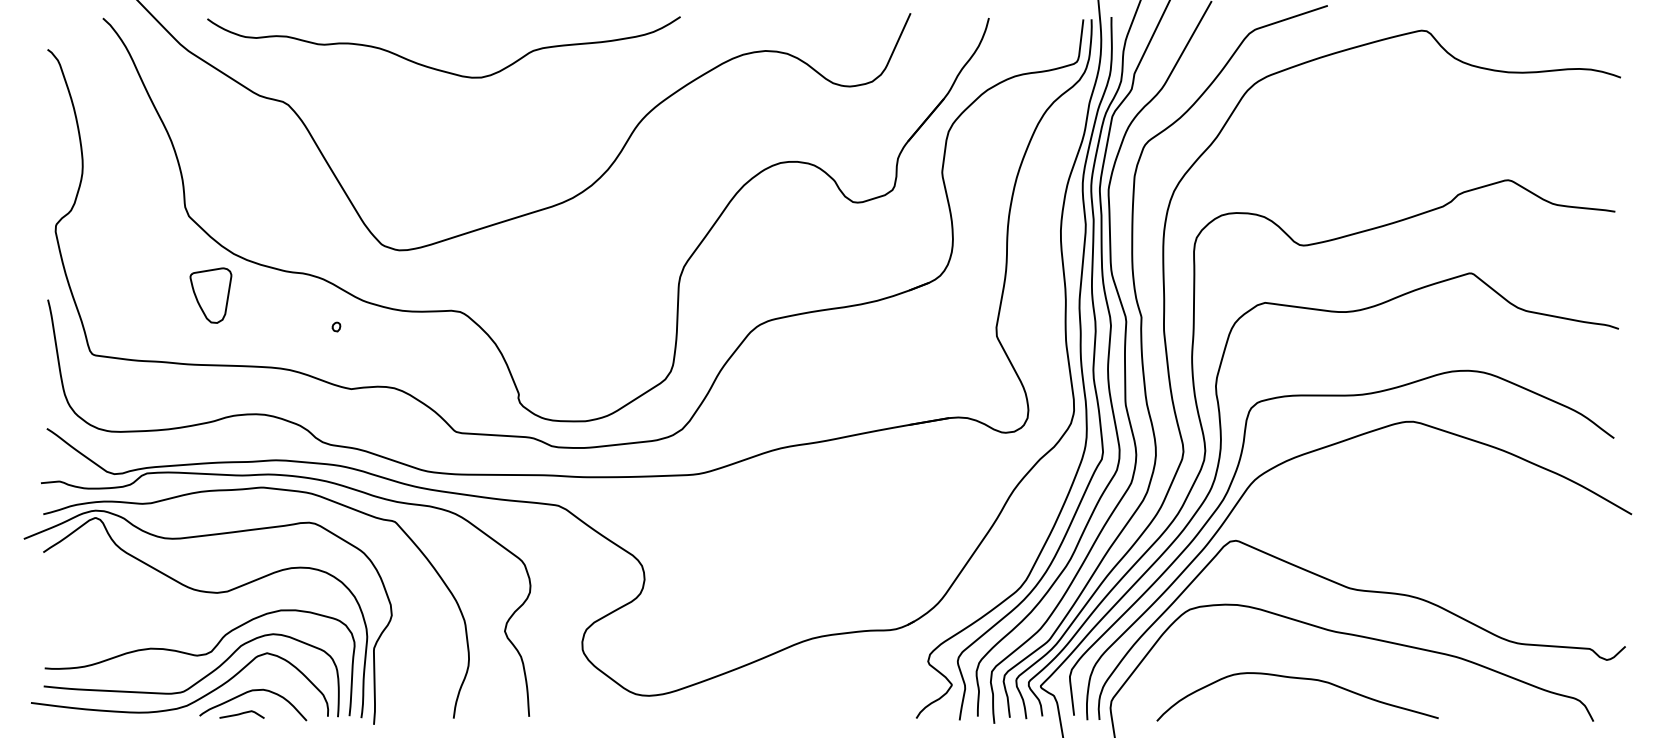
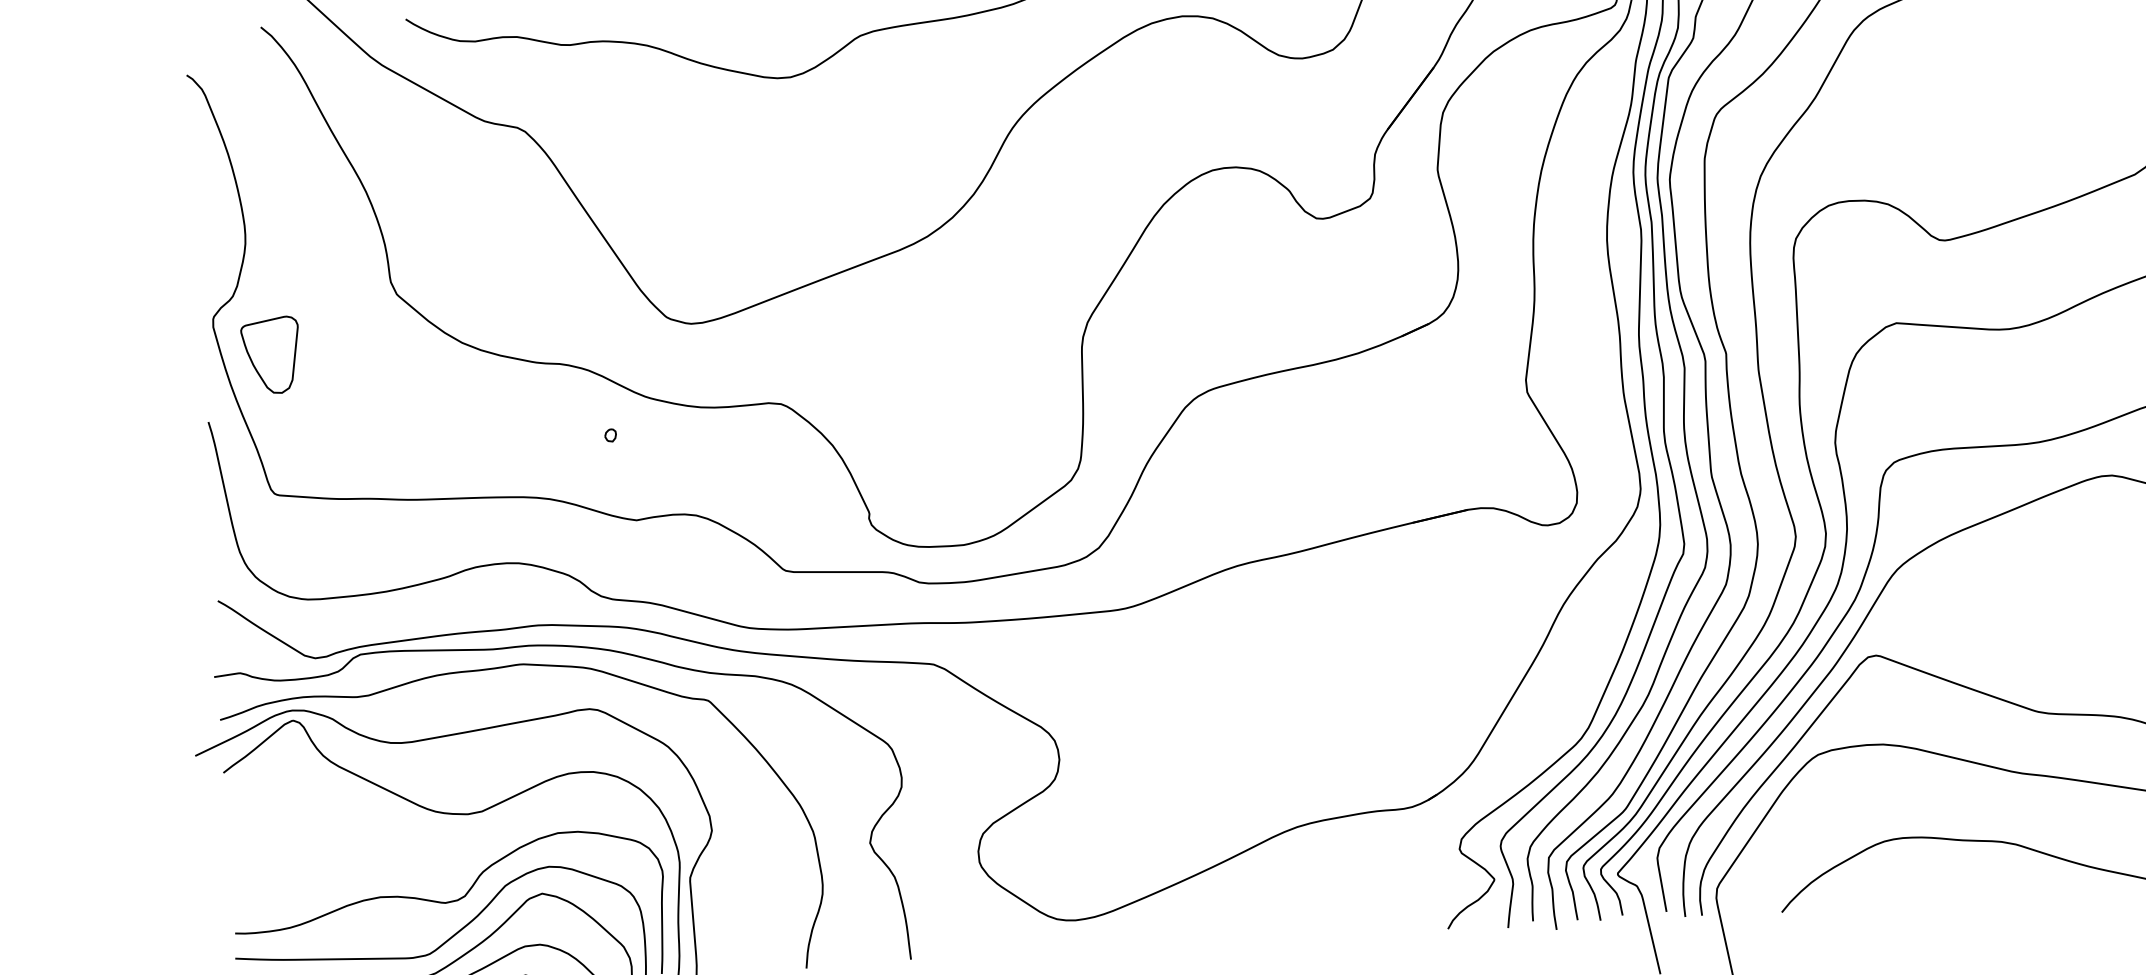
part: (210, 295) -> (270, 355), moved

